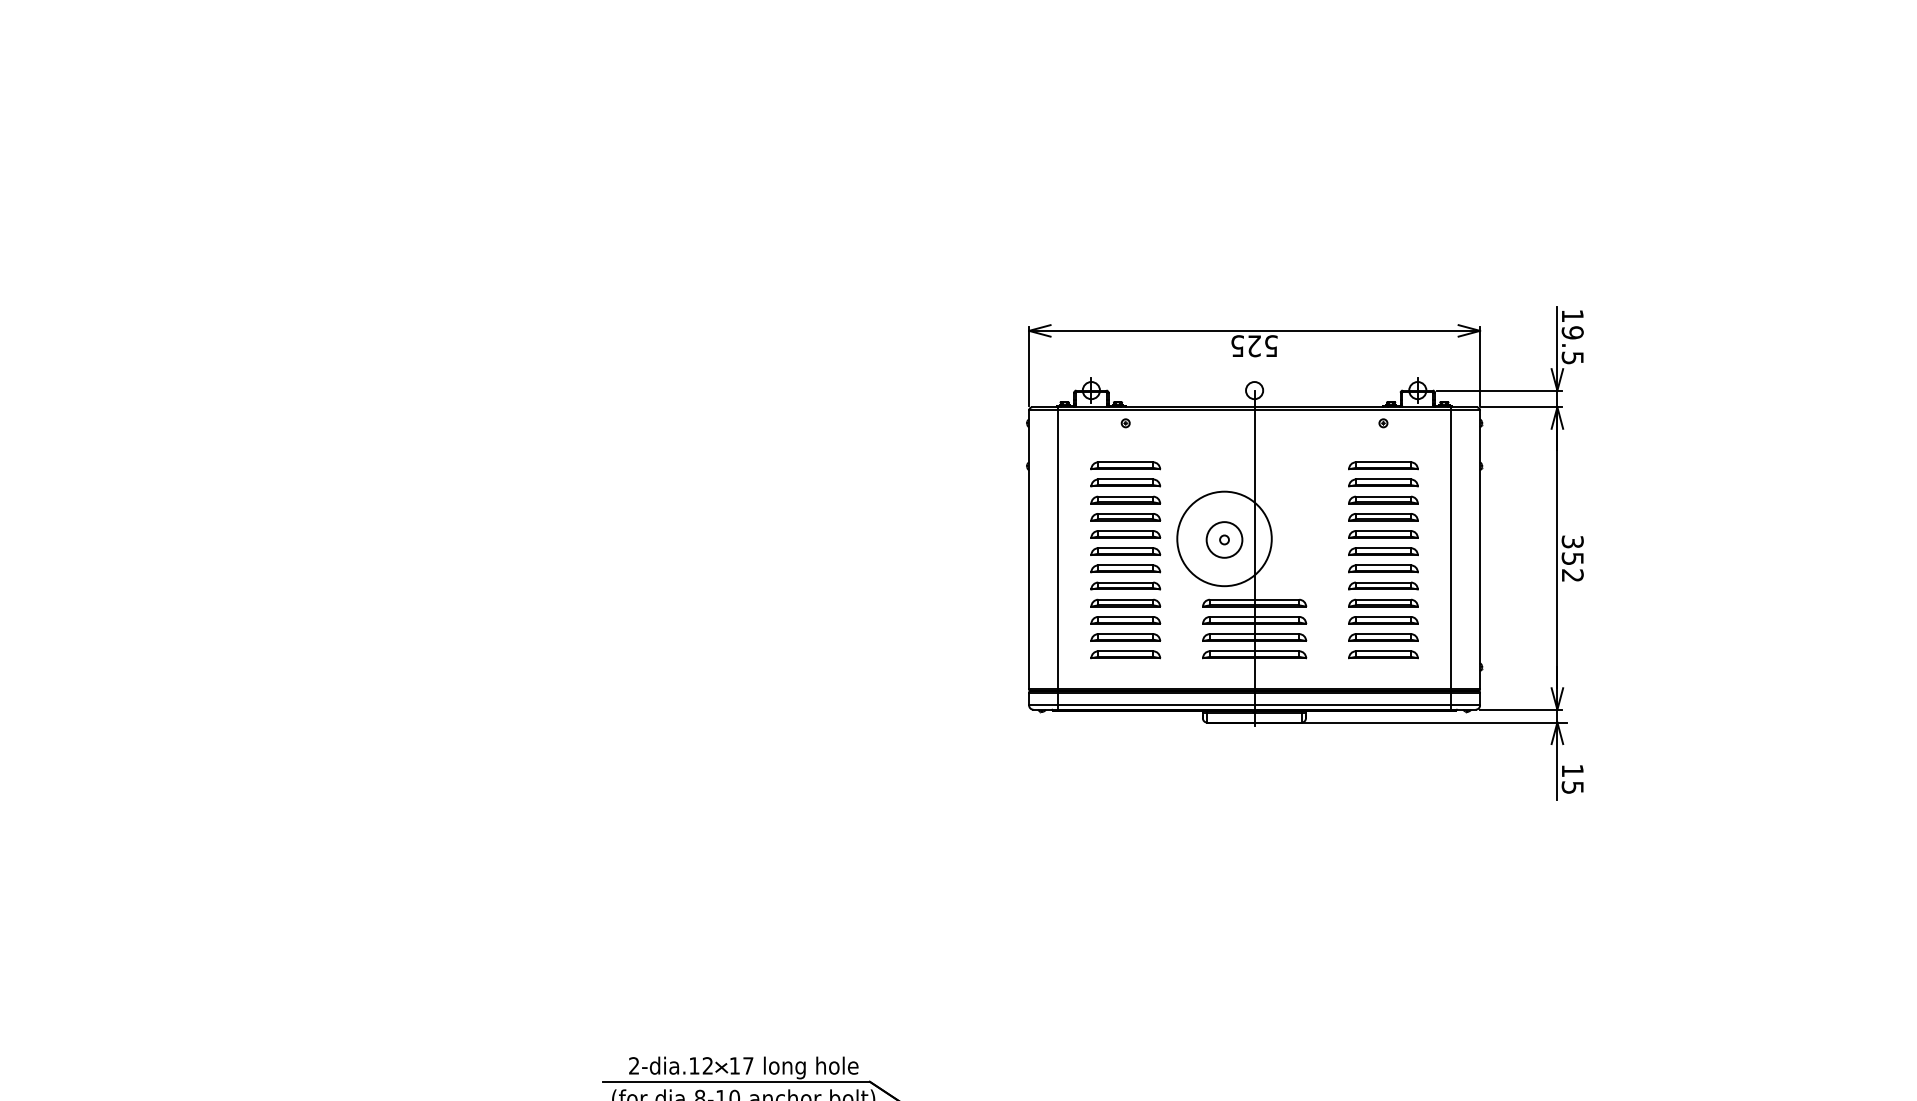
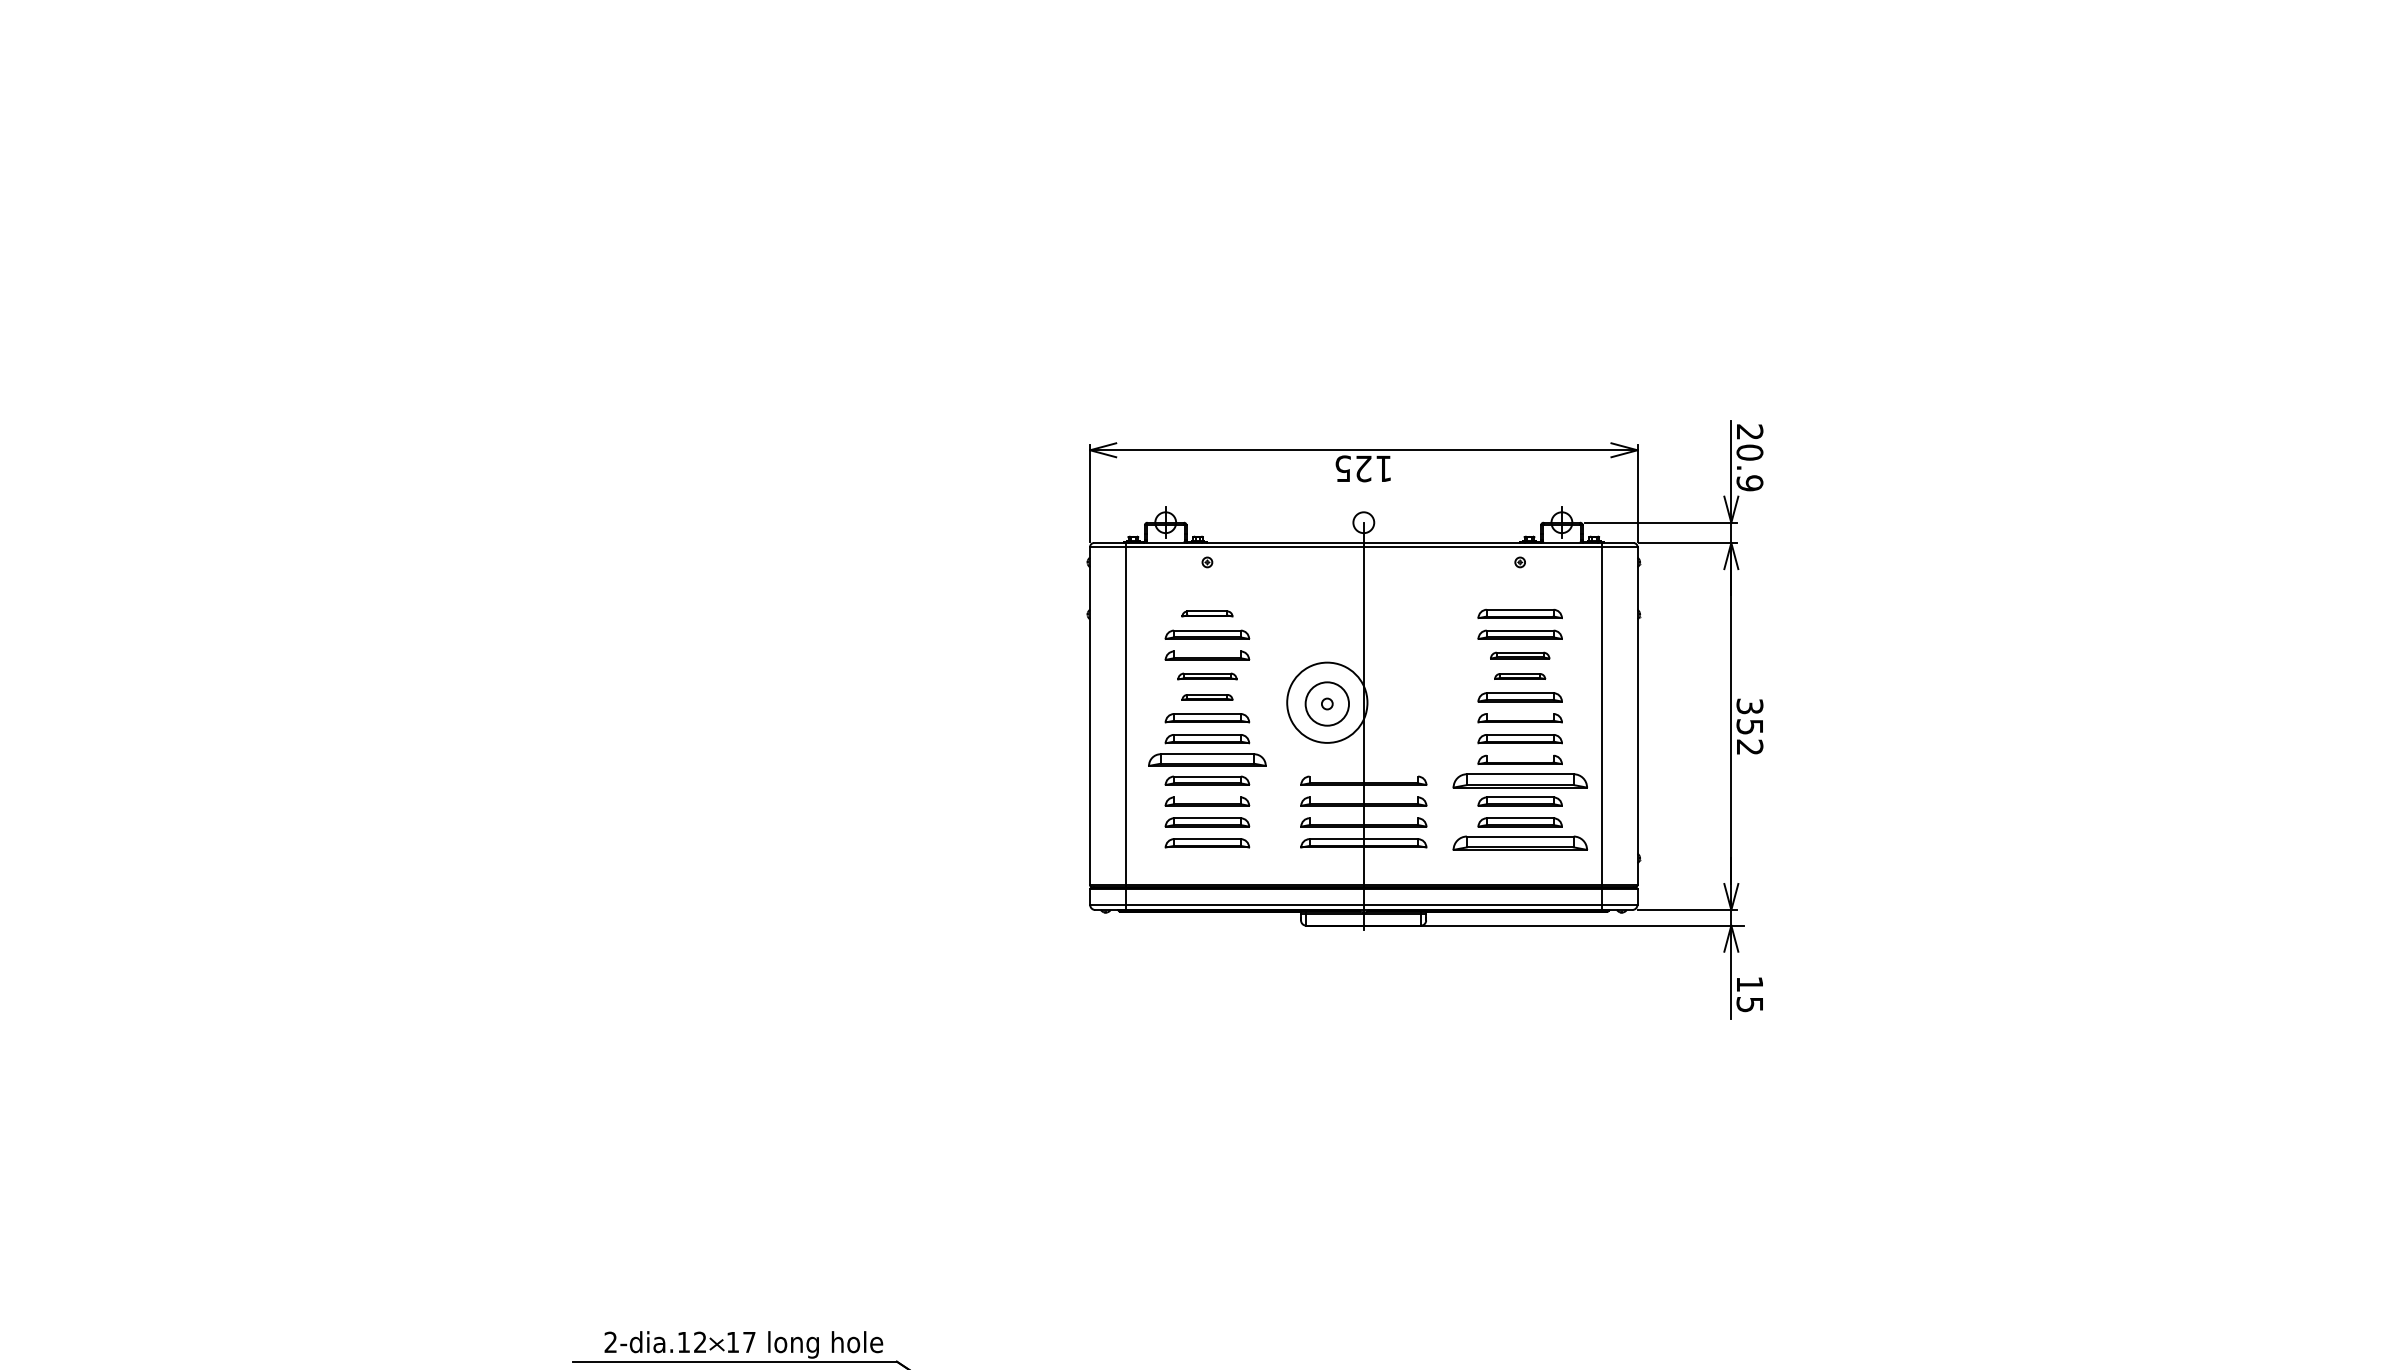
text: (1572, 336) -> (1749, 457), 19.5 -> 20.9
text: (1270, 345) -> (1383, 468), 525 -> 125
part: (1125, 465) -> (1207, 613), size x0.6
line: (1125, 496) -> (1207, 651), removed
part: (1382, 499) -> (1519, 655), size x0.7
part: (1125, 517) -> (1207, 676), size x0.7
part: (1382, 517) -> (1519, 676), size x0.6
part: (1125, 534) -> (1207, 697), size x0.6
circle: (1223, 538) -> (1326, 702), size x0.7
line: (1382, 548) -> (1519, 714), removed
line: (1382, 582) -> (1519, 755), removed
part: (1125, 585) -> (1207, 759), size x1.4
line: (1254, 599) -> (1363, 776), removed
part: (1382, 602) -> (1519, 780), size x1.6
line: (1125, 616) -> (1207, 797), removed
line: (1254, 616) -> (1363, 797), removed
line: (1254, 634) -> (1363, 818), removed
part: (1382, 654) -> (1519, 843), size x1.6

